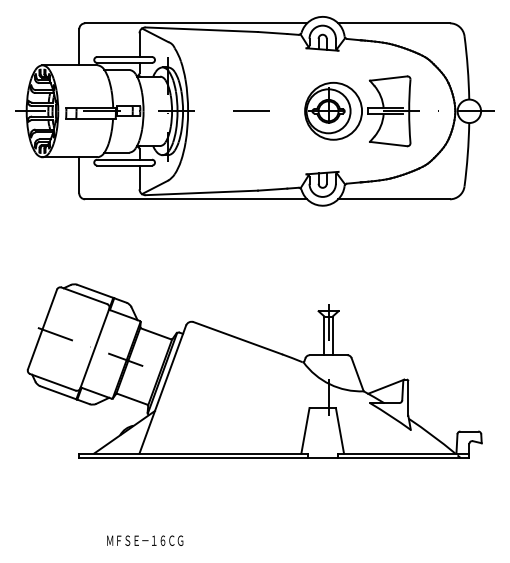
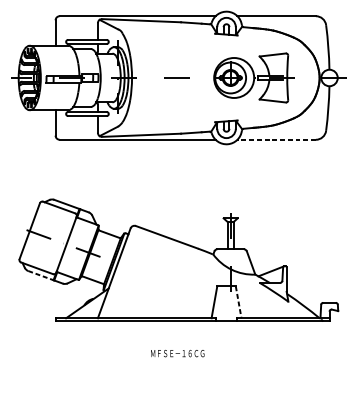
line: (394, 199) -> (276, 139), solid -> dashed
line: (58, 392) -> (41, 275), solid -> dashed
line: (340, 431) -> (239, 302), solid -> dashed
text: (145, 540) -> (177, 353), moved

